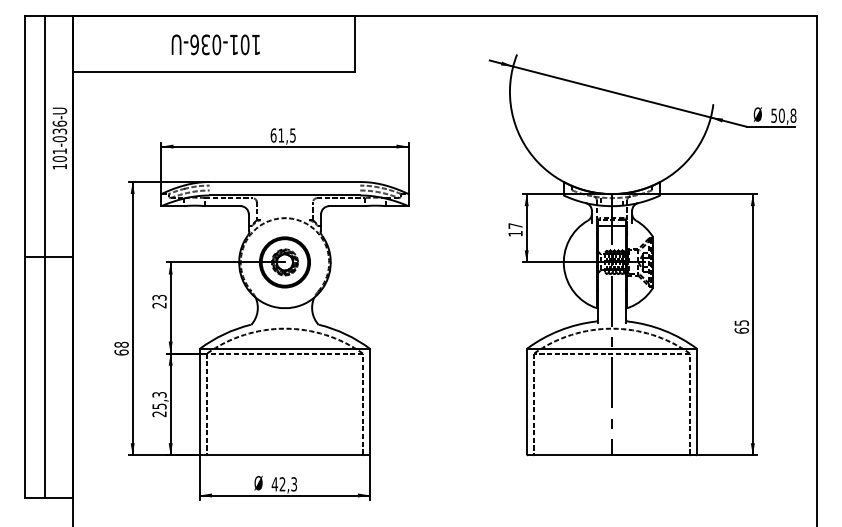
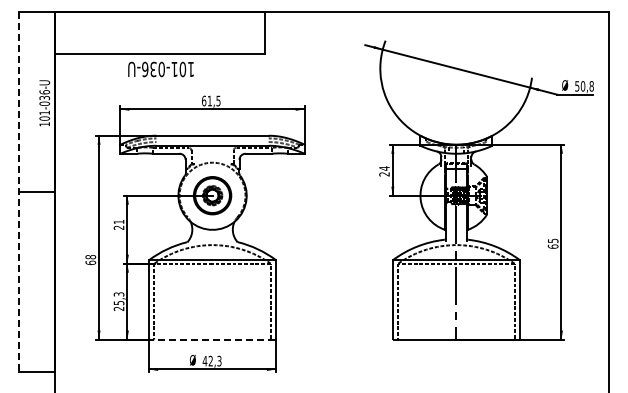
text: (215, 44) -> (160, 69), moved
text: (515, 229) -> (384, 171), 17 -> 24
line: (24, 256) -> (18, 191), solid -> dashed
line: (44, 256) -> (33, 191), removed
text: (158, 298) -> (118, 222), 23 -> 21
line: (284, 455) -> (212, 339), solid -> dashed

